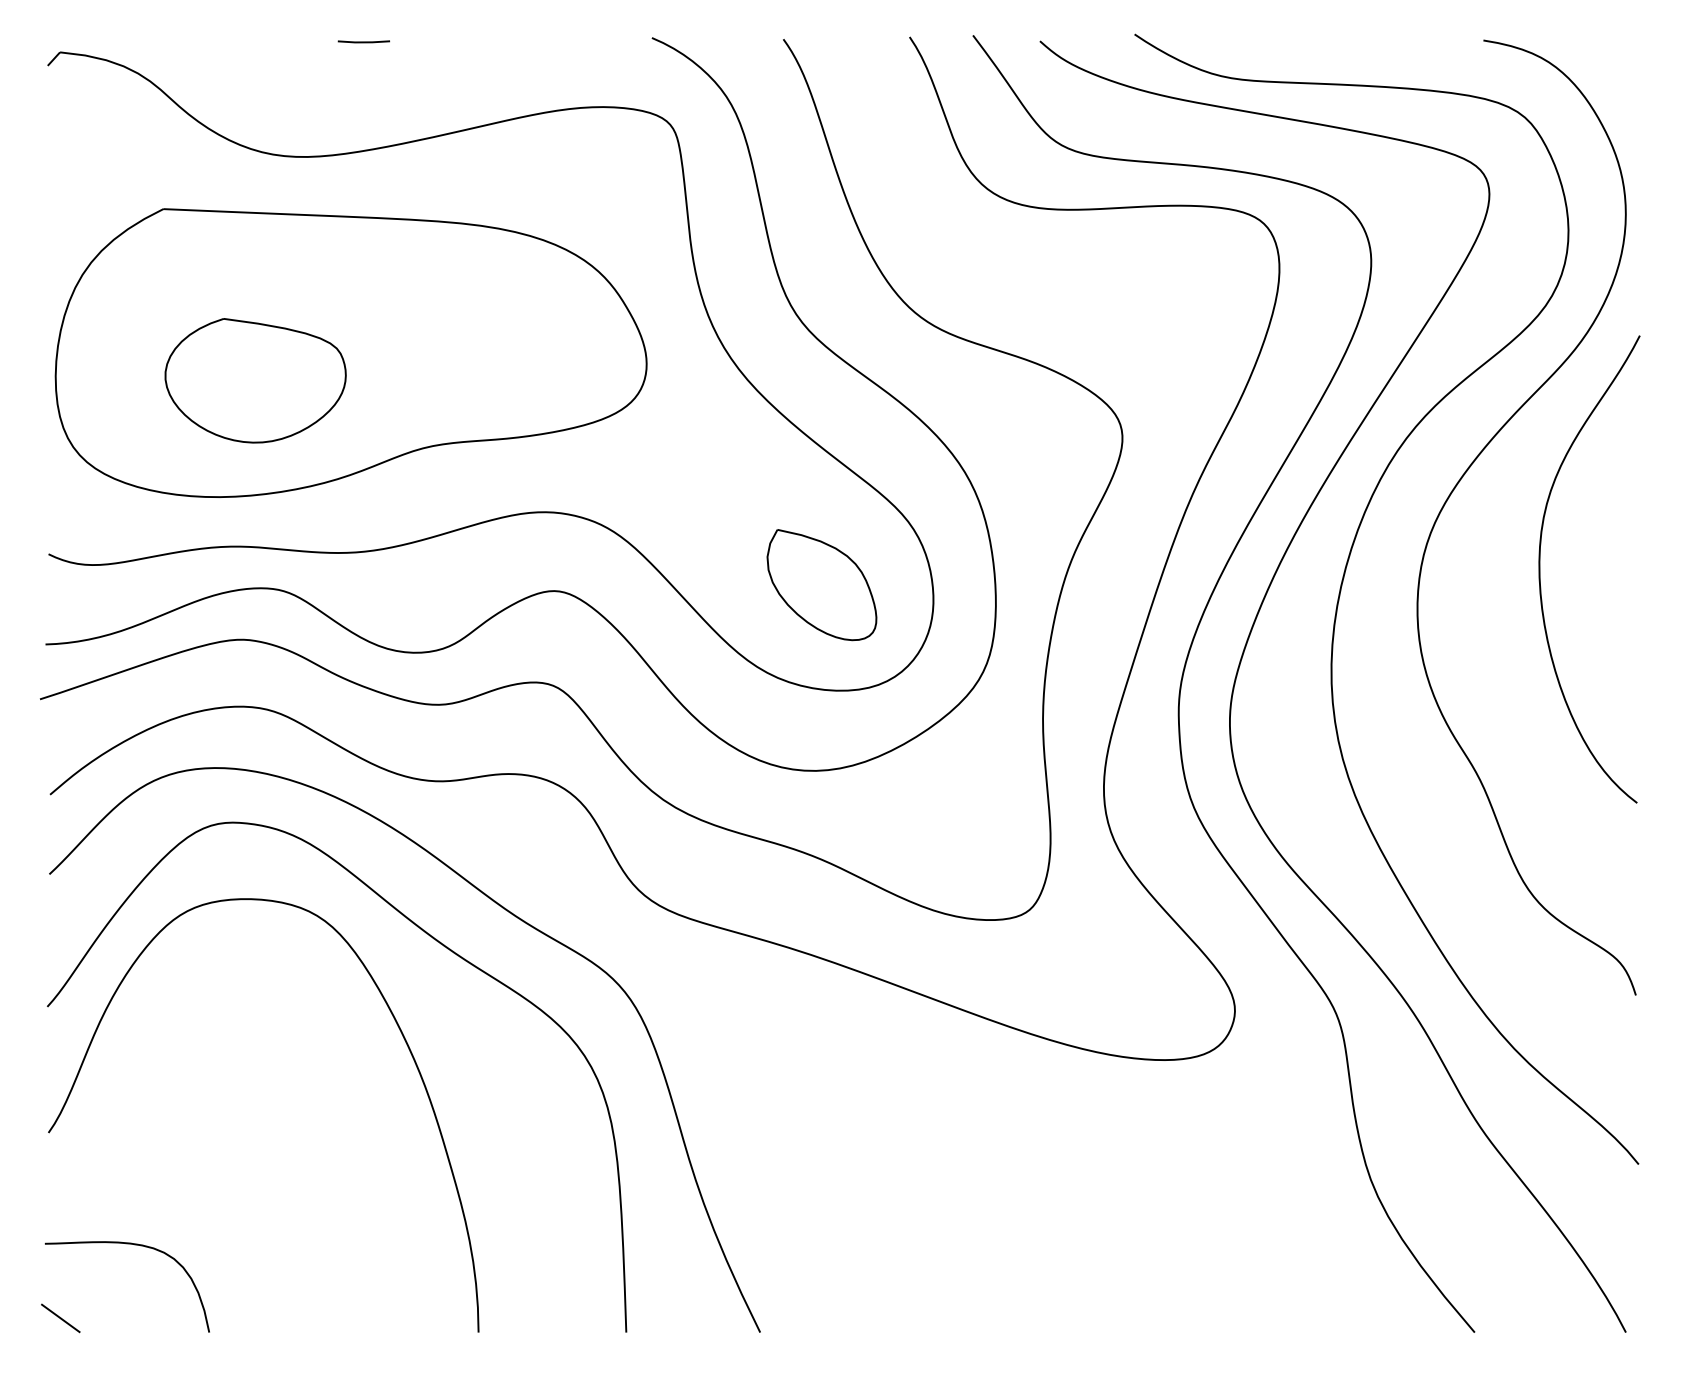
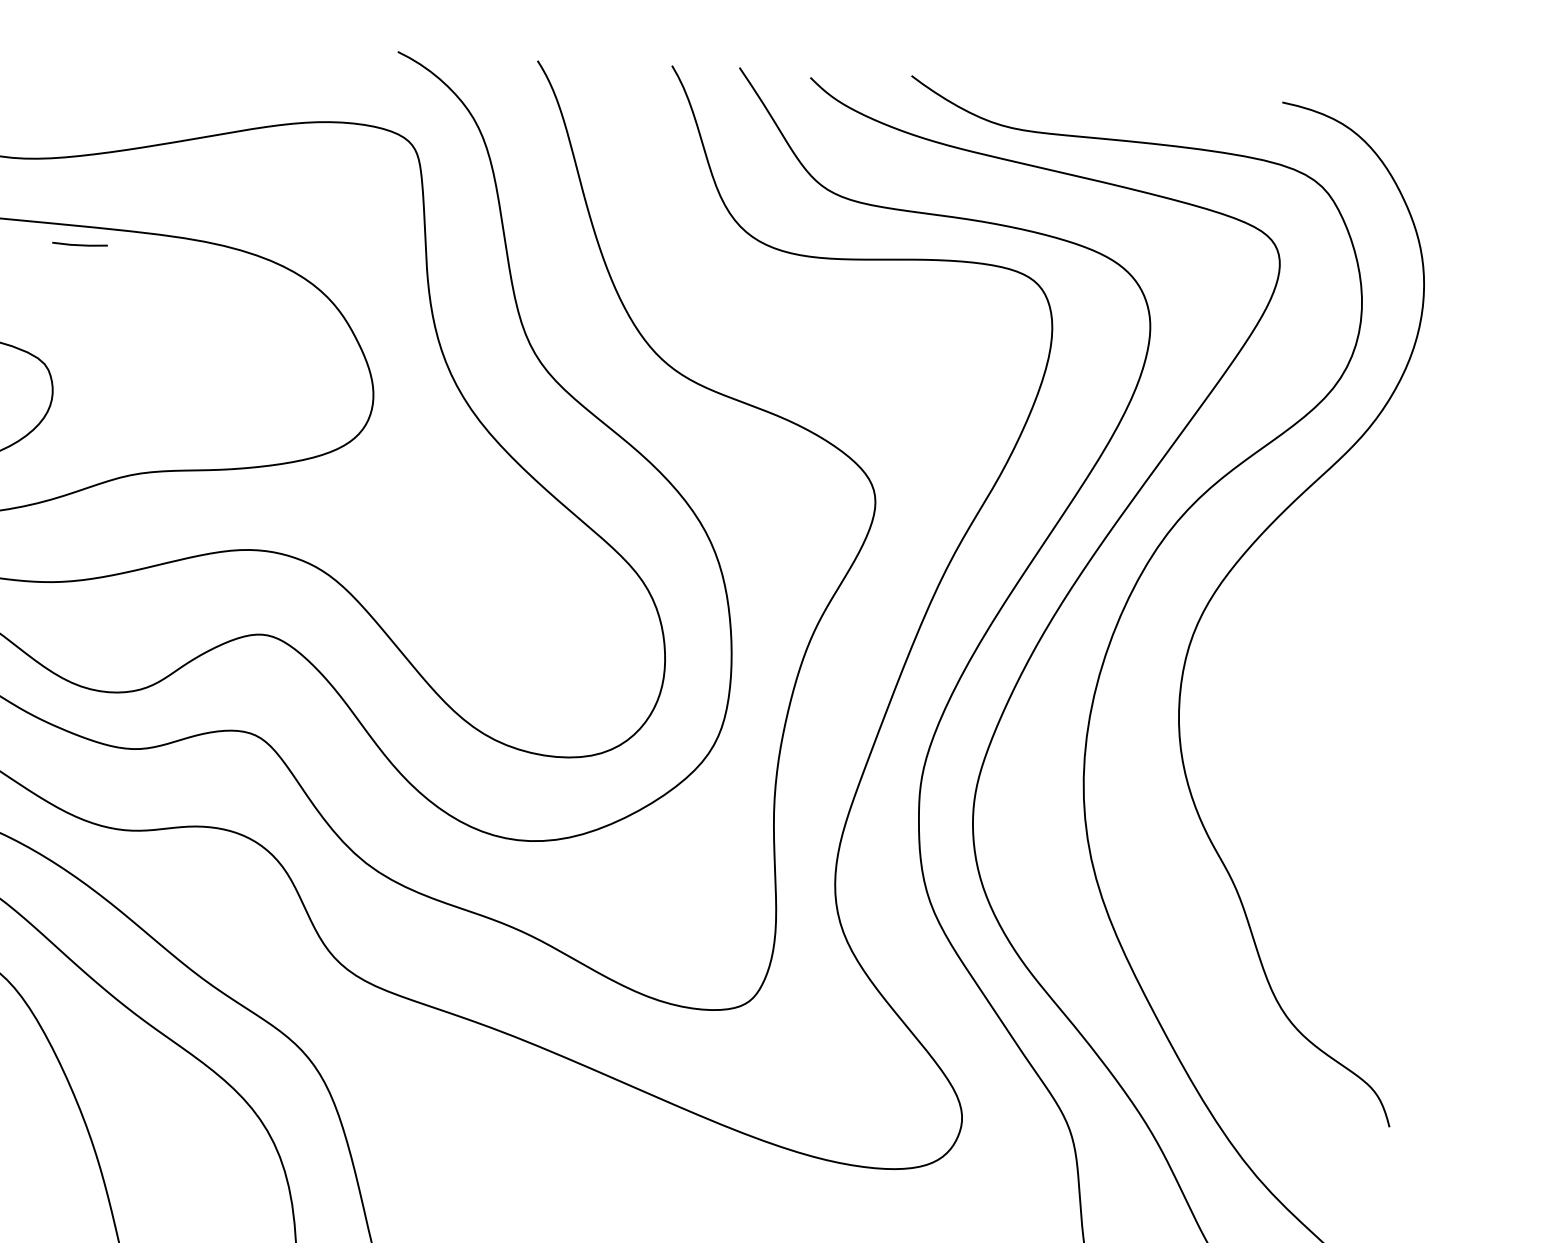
line: (363, 41) -> (79, 244), moved
curve: (1540, 569) -> (1312, 668), removed
part: (821, 585) -> (546, 644), removed

